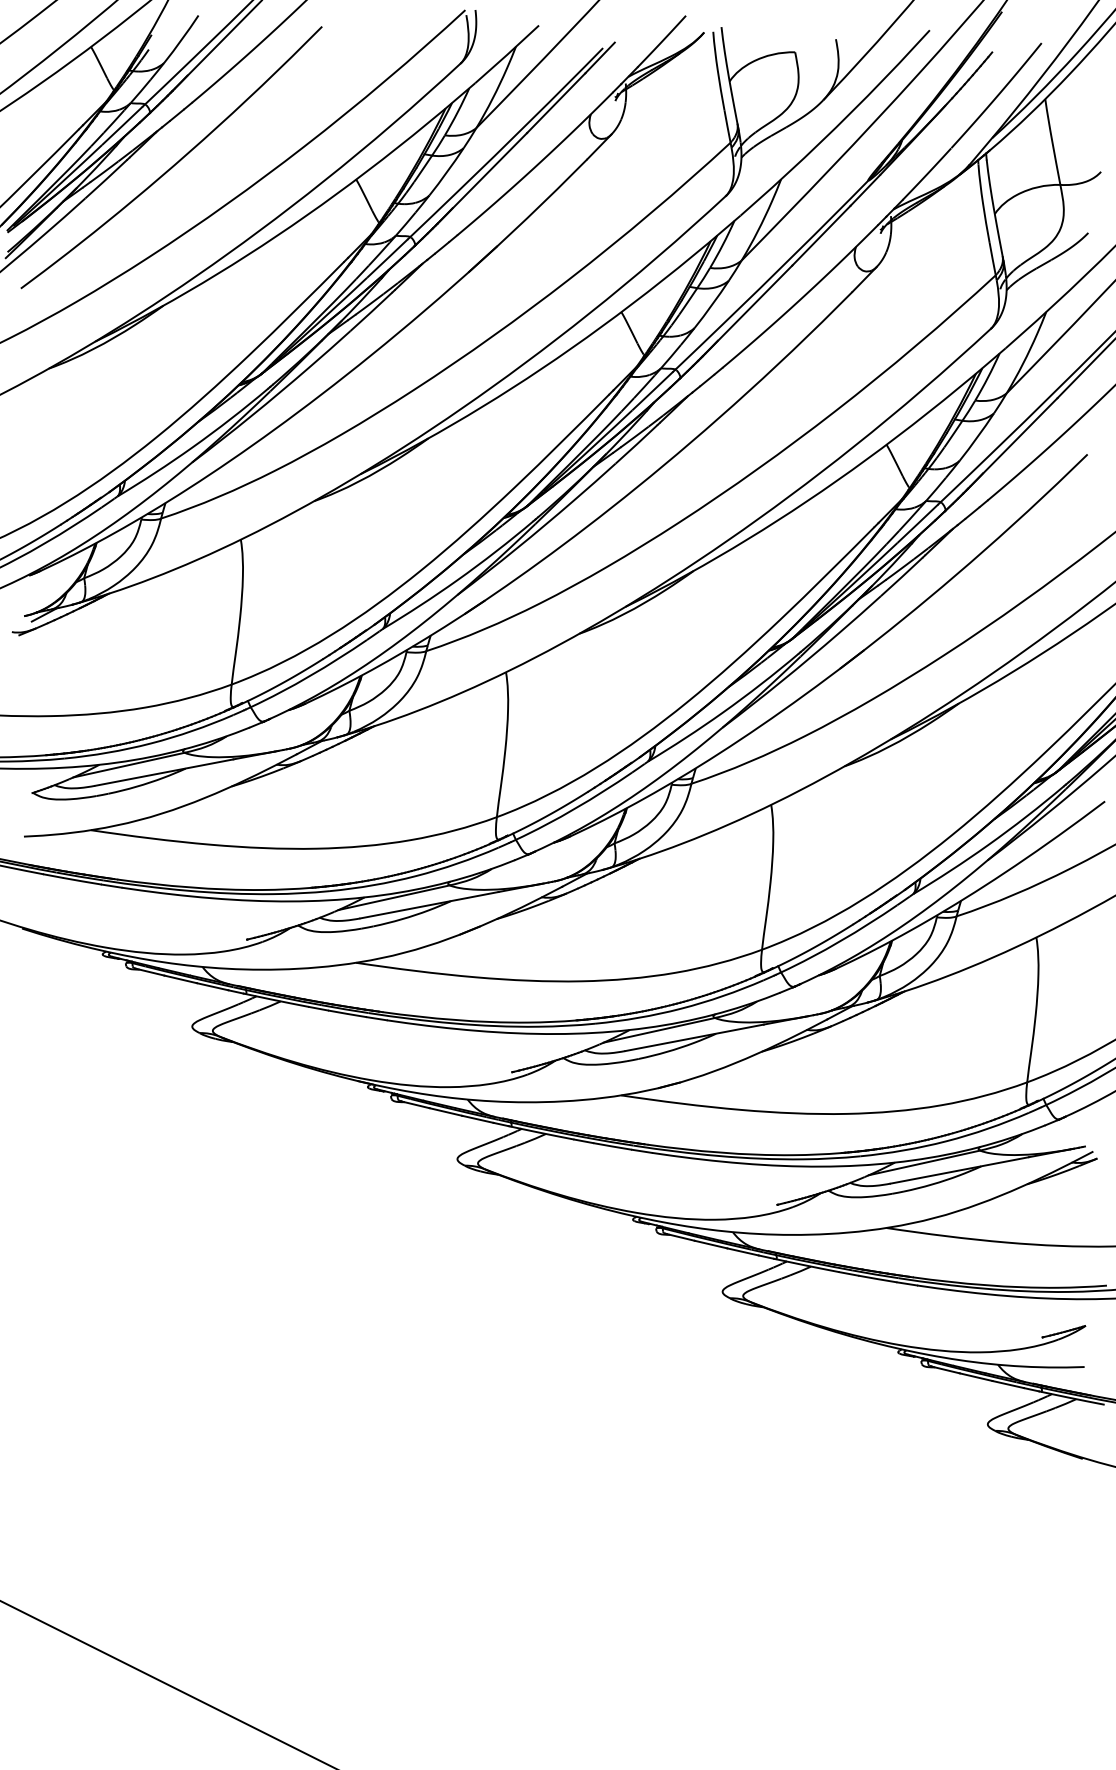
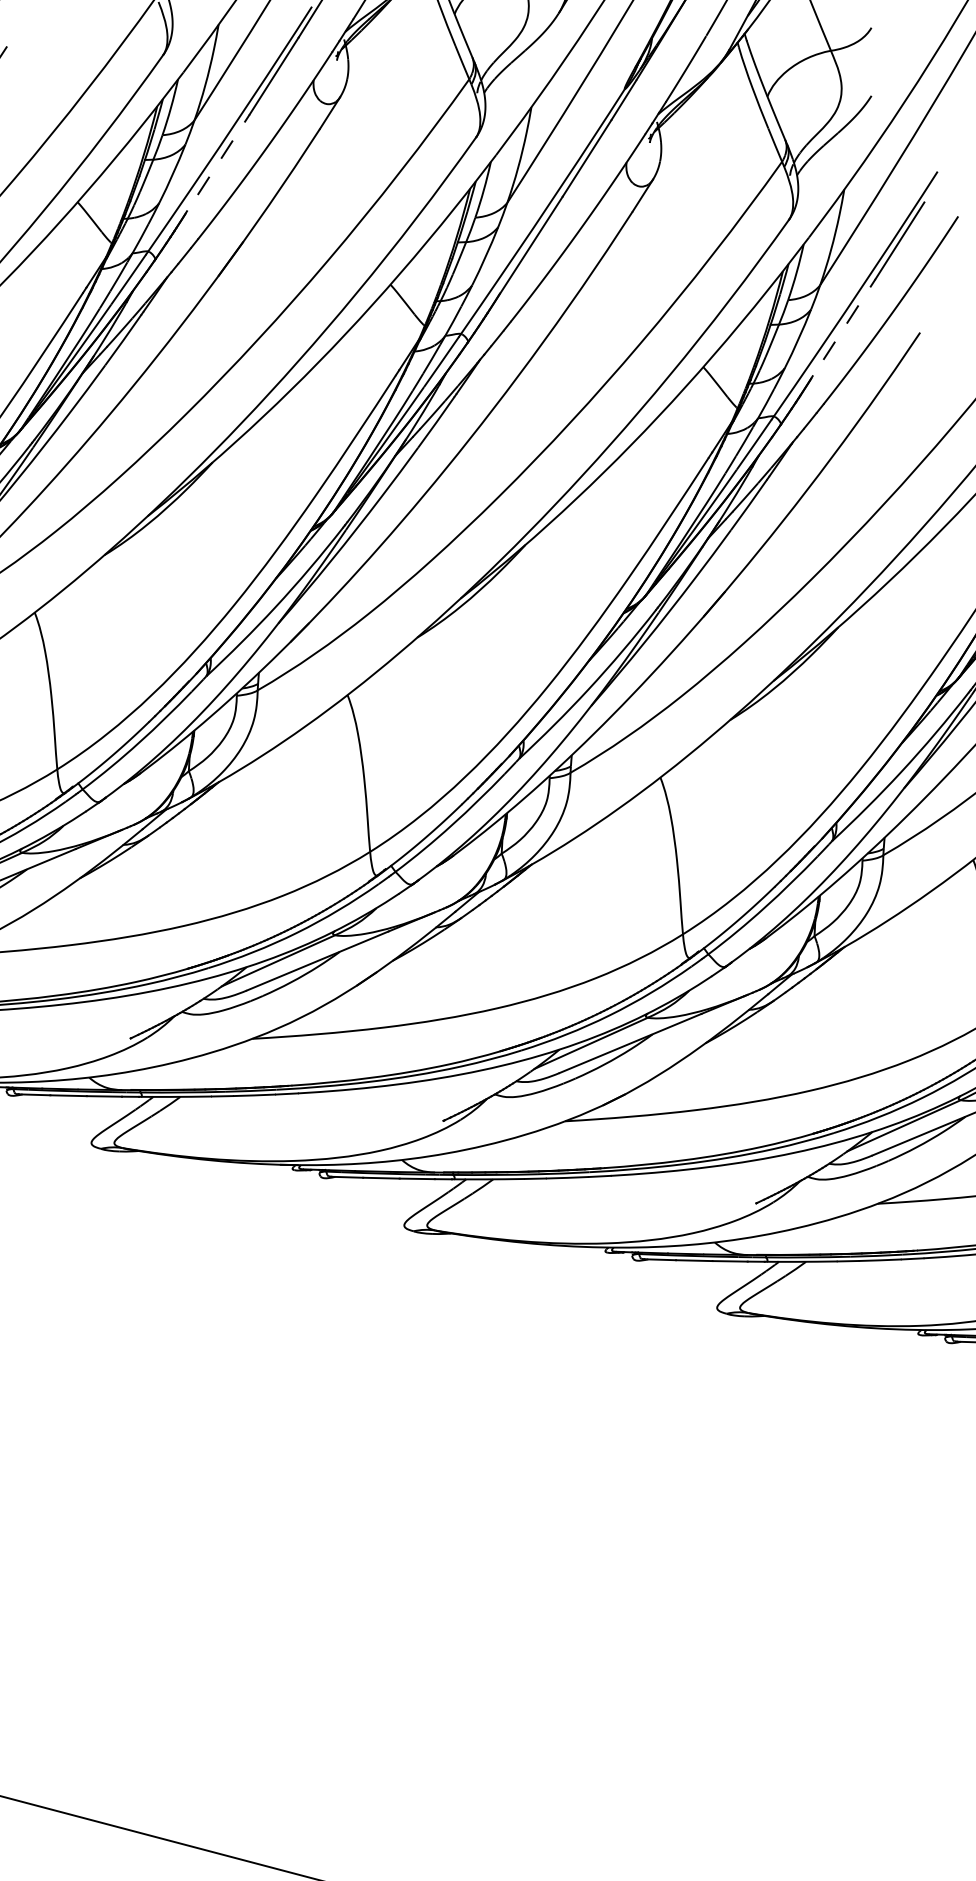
line: (482, 178) -> (212, 172), solid -> dashed
line: (1012, 443) -> (837, 337), solid -> dashed

